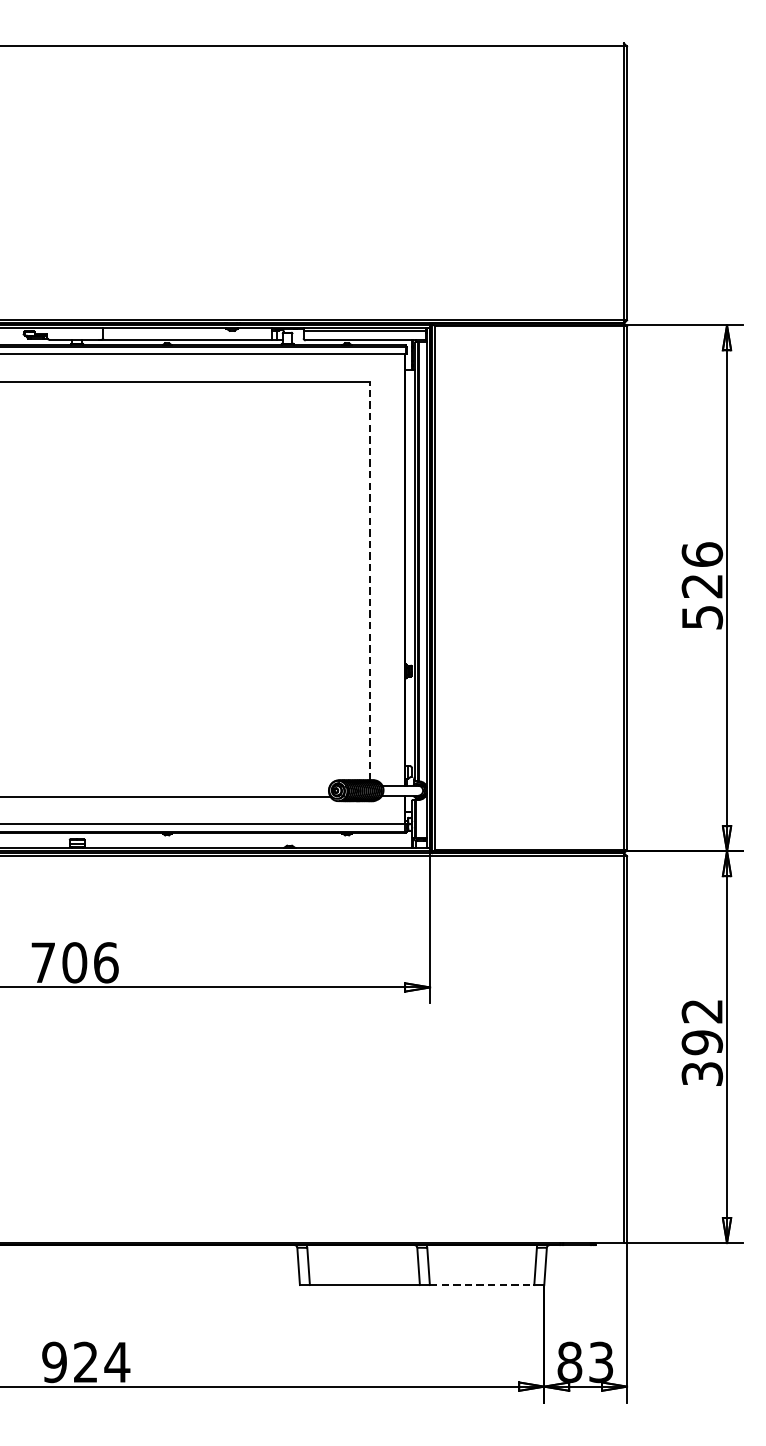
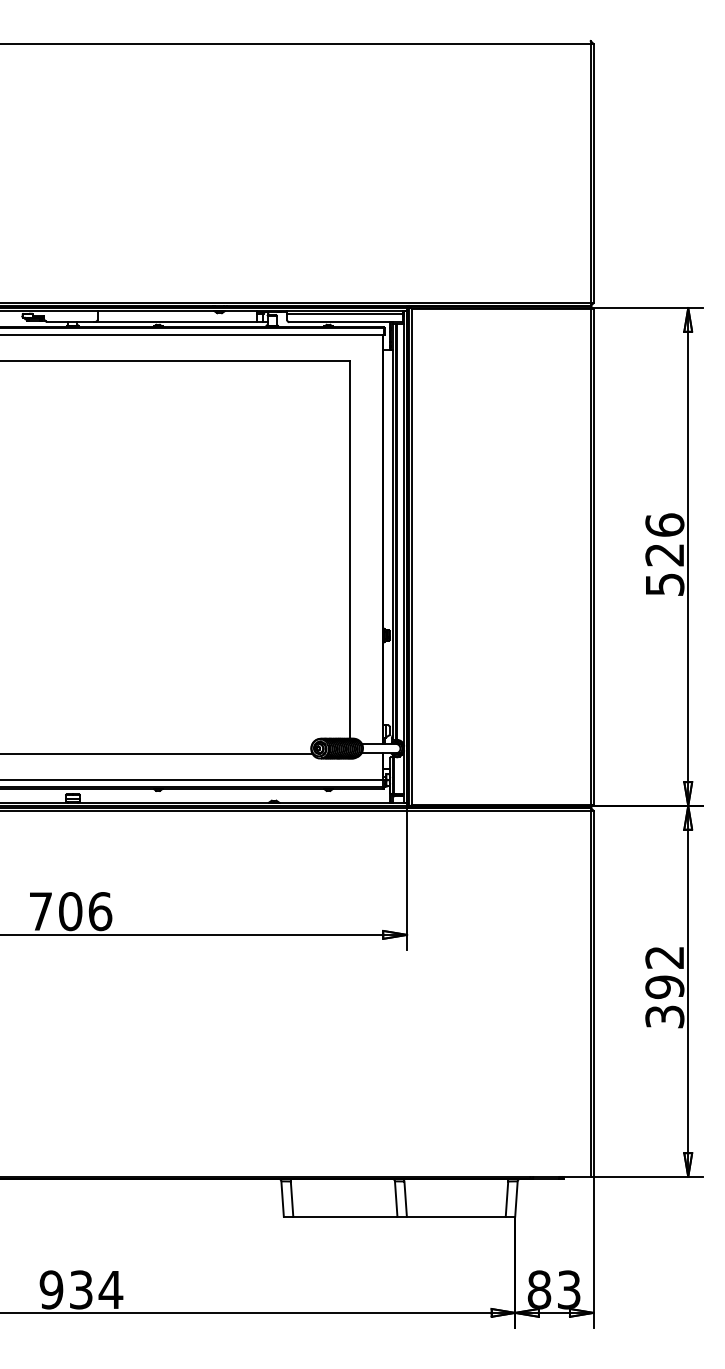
line: (370, 581) -> (350, 550), dashed -> solid
line: (482, 1284) -> (456, 1216), dashed -> solid
text: (86, 1361) -> (81, 1289), 924 -> 934

